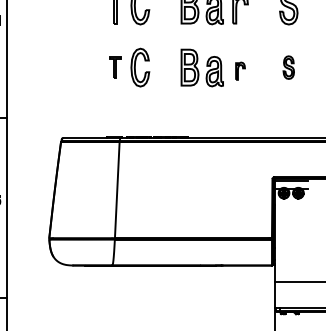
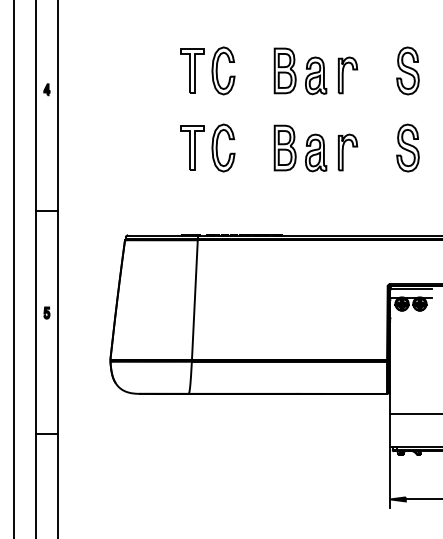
part: (115, 67) -> (192, 147), size x1.67
part: (288, 67) -> (407, 147), size x1.67
part: (240, 71) -> (347, 152), size x1.67

